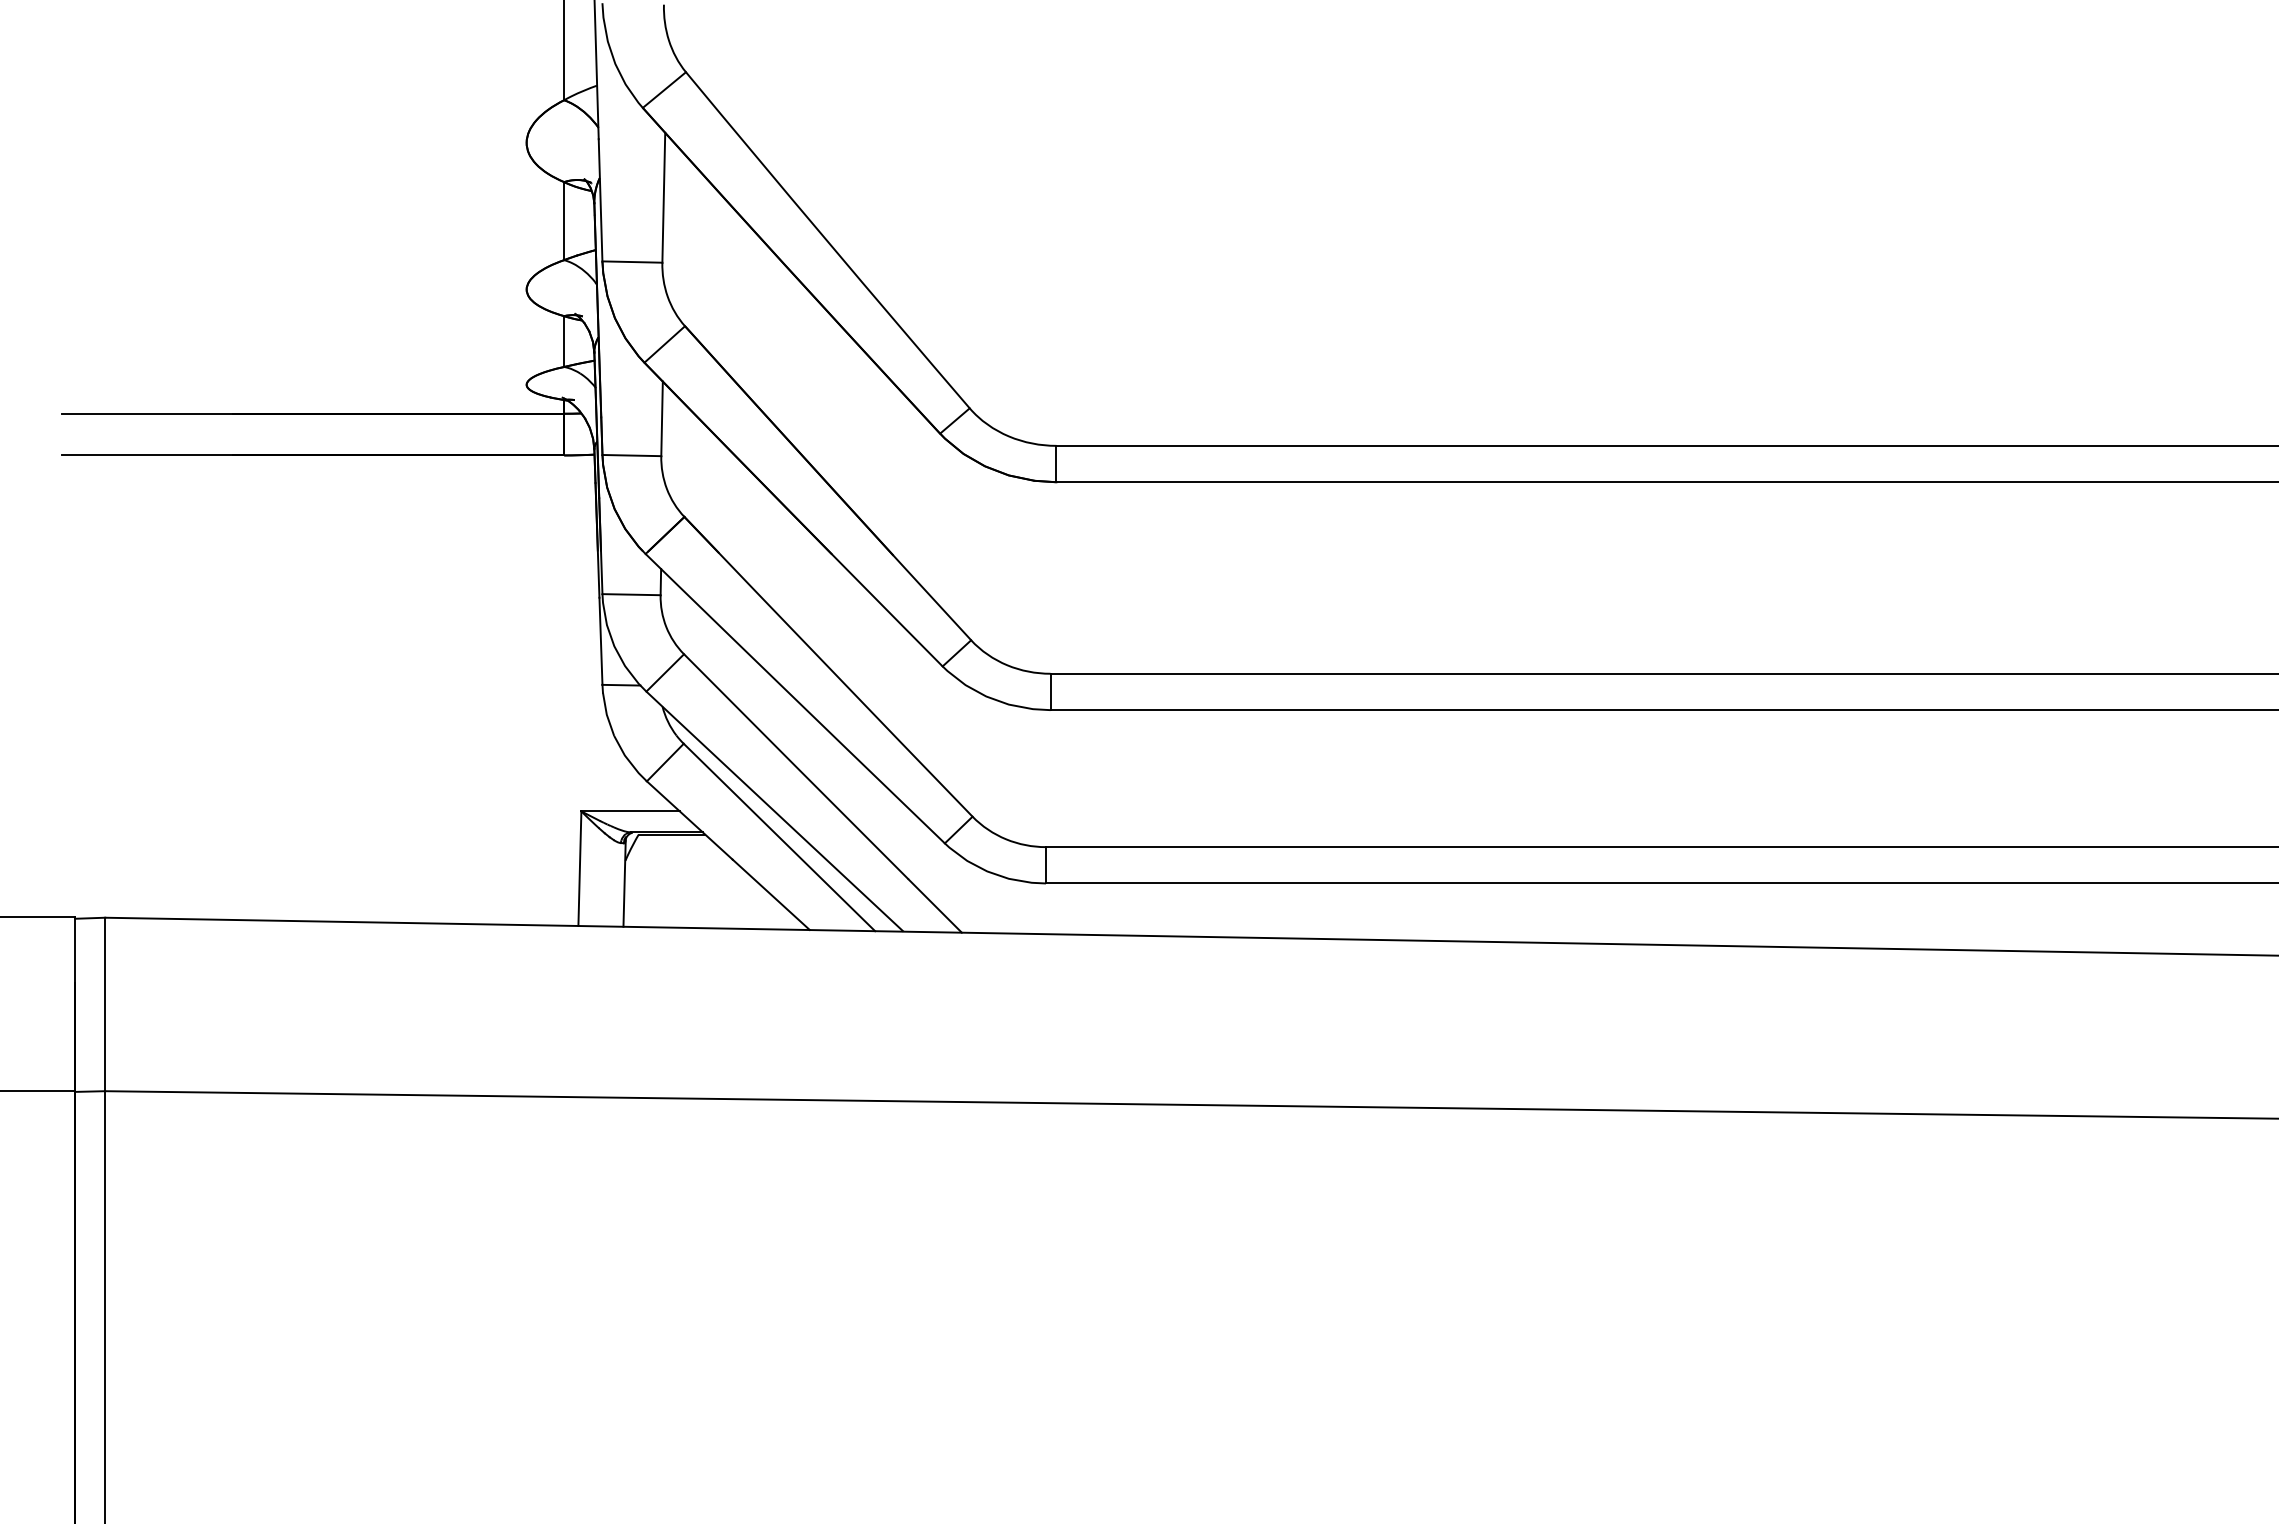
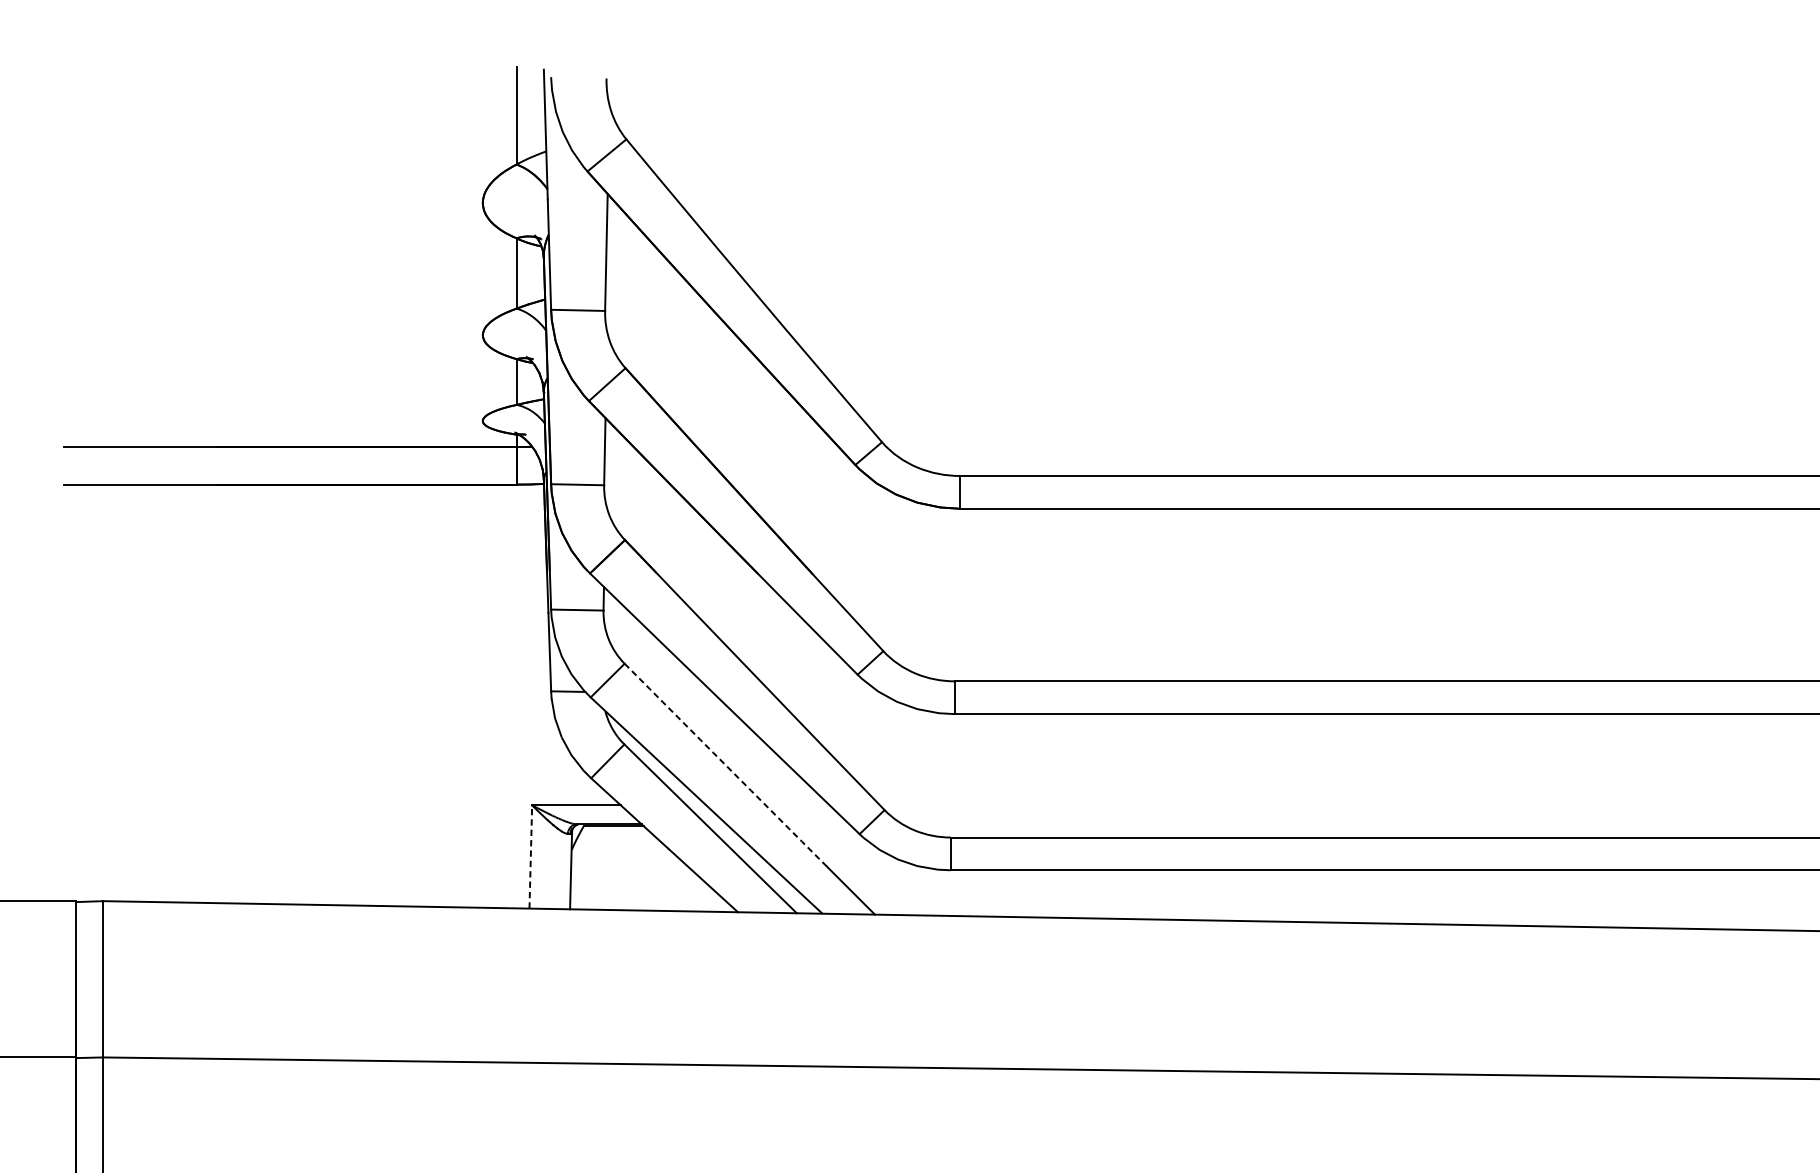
arc: (796, 766) -> (725, 764), solid -> dashed
line: (579, 868) -> (530, 856), solid -> dashed

